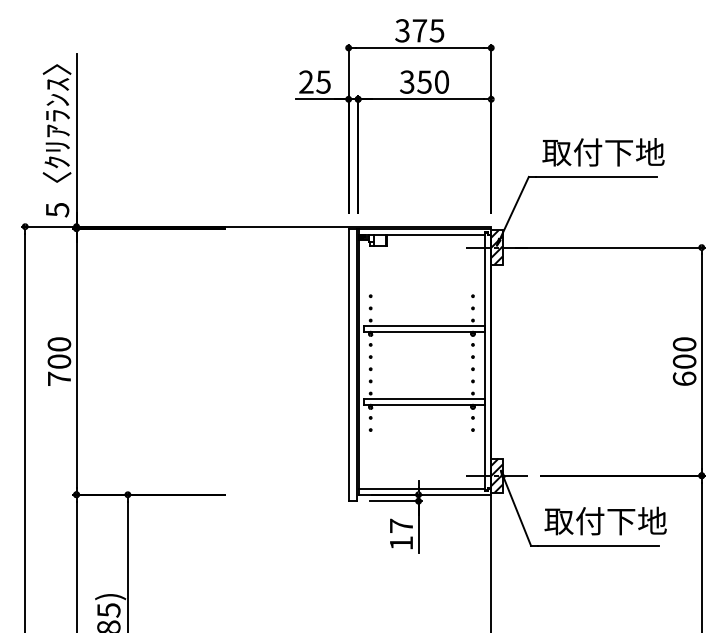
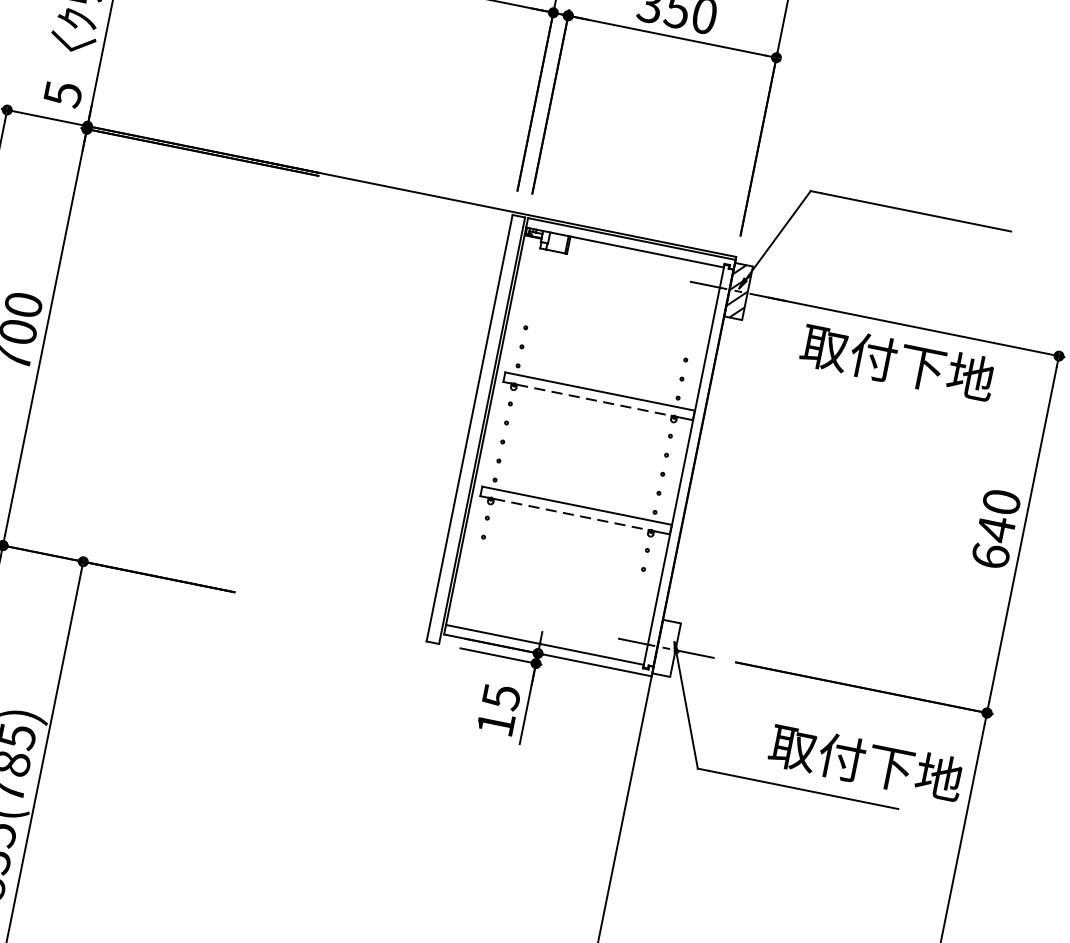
text: (603, 152) -> (897, 362), moved
line: (422, 332) -> (595, 400), solid -> dashed
text: (684, 361) -> (996, 528), 600 -> 640
line: (422, 405) -> (572, 515), solid -> dashed
hatch: (496, 475) -> (665, 647), removed
text: (605, 520) -> (866, 761), moved
text: (401, 525) -> (501, 696), 17 -> 15

